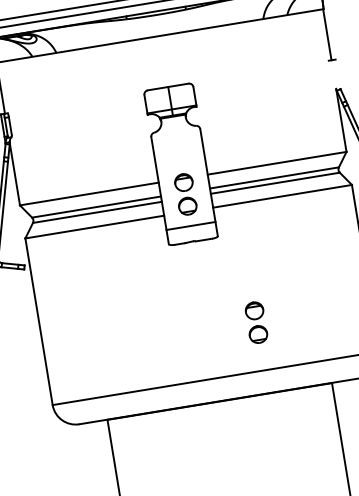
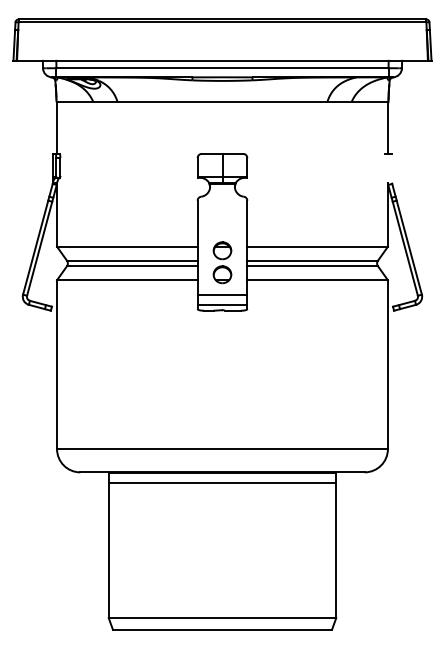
line: (192, 235) -> (222, 304), added
part: (256, 322) -> (271, 400), removed
line: (221, 411) -> (222, 482), added

